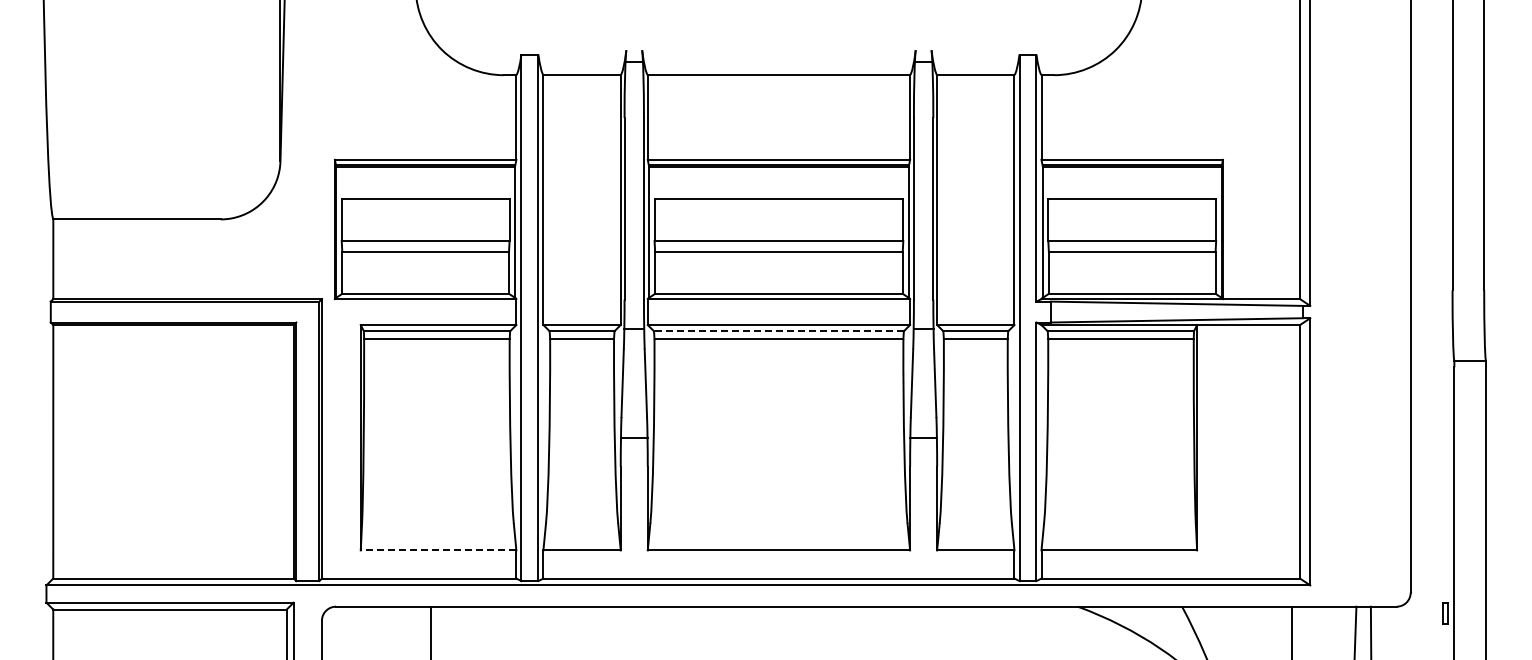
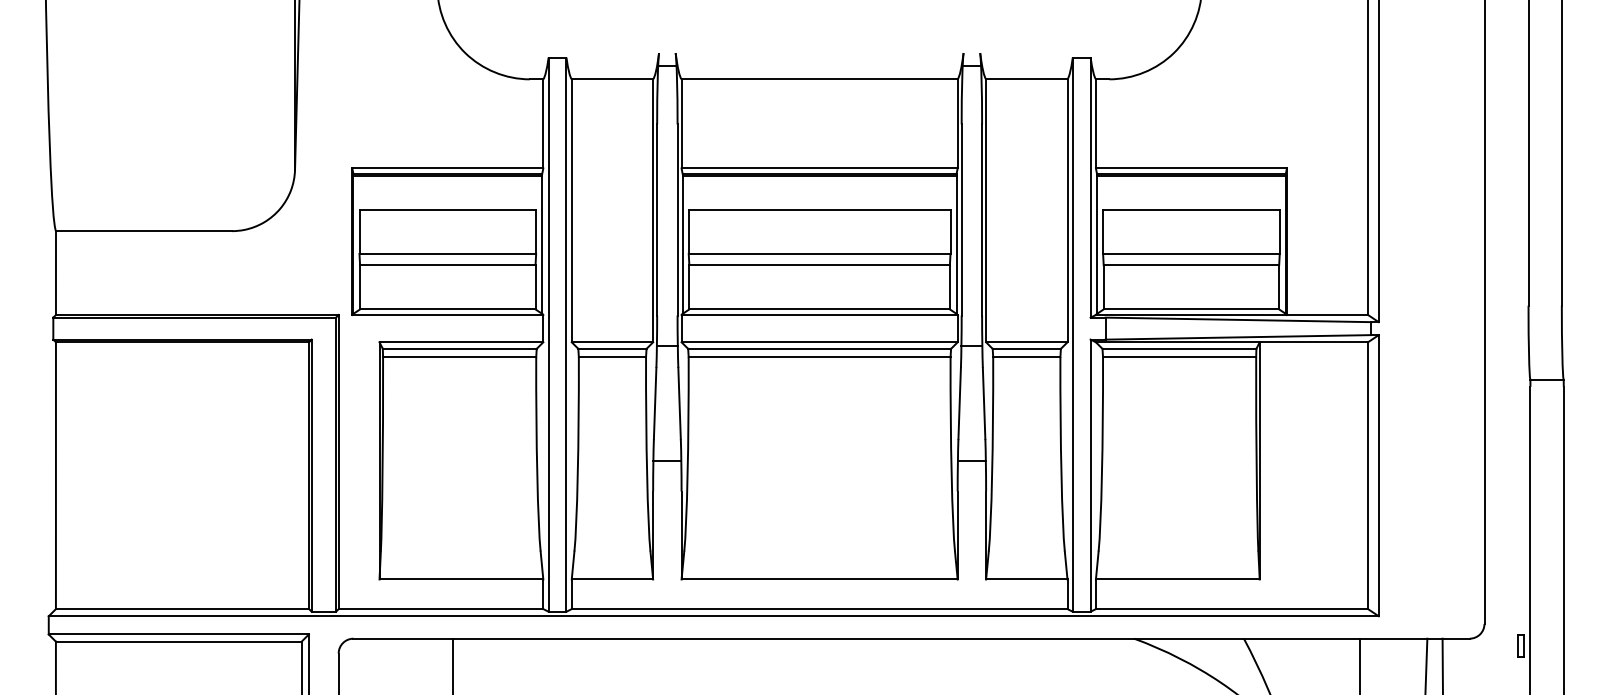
line: (778, 331) -> (819, 349), dashed -> solid
line: (438, 550) -> (461, 579), dashed -> solid

